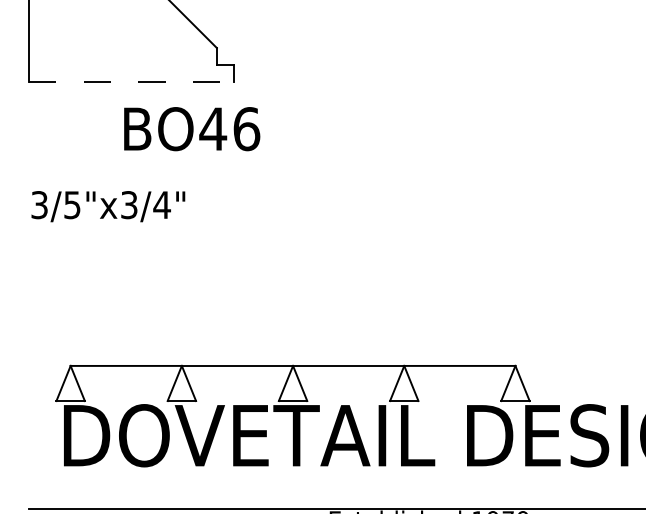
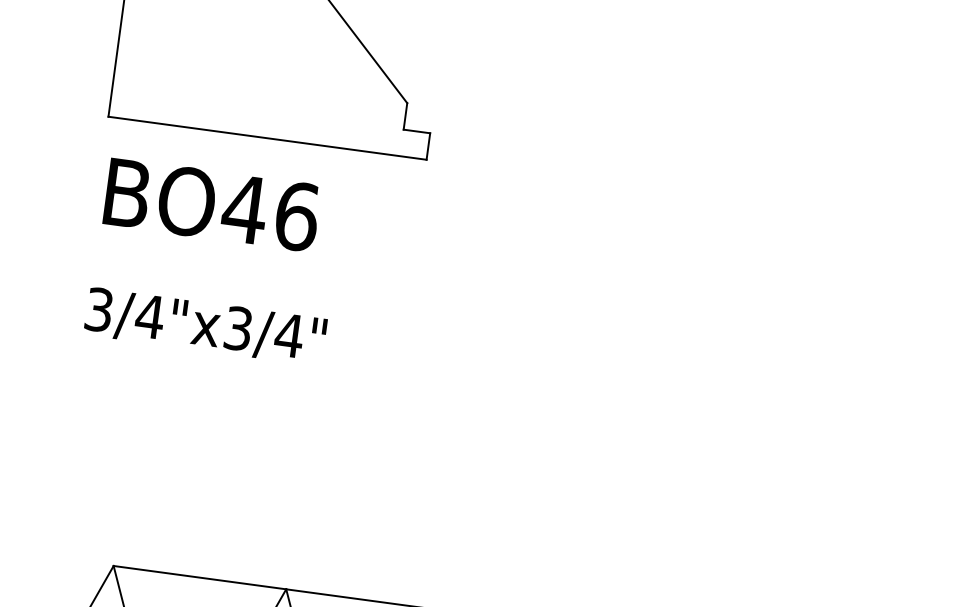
line: (131, 82) -> (267, 138), dashed -> solid
text: (192, 129) -> (212, 205), moved
text: (72, 205) -> (150, 317), 3/5"x3/4" -> 3/4"x3/4"

